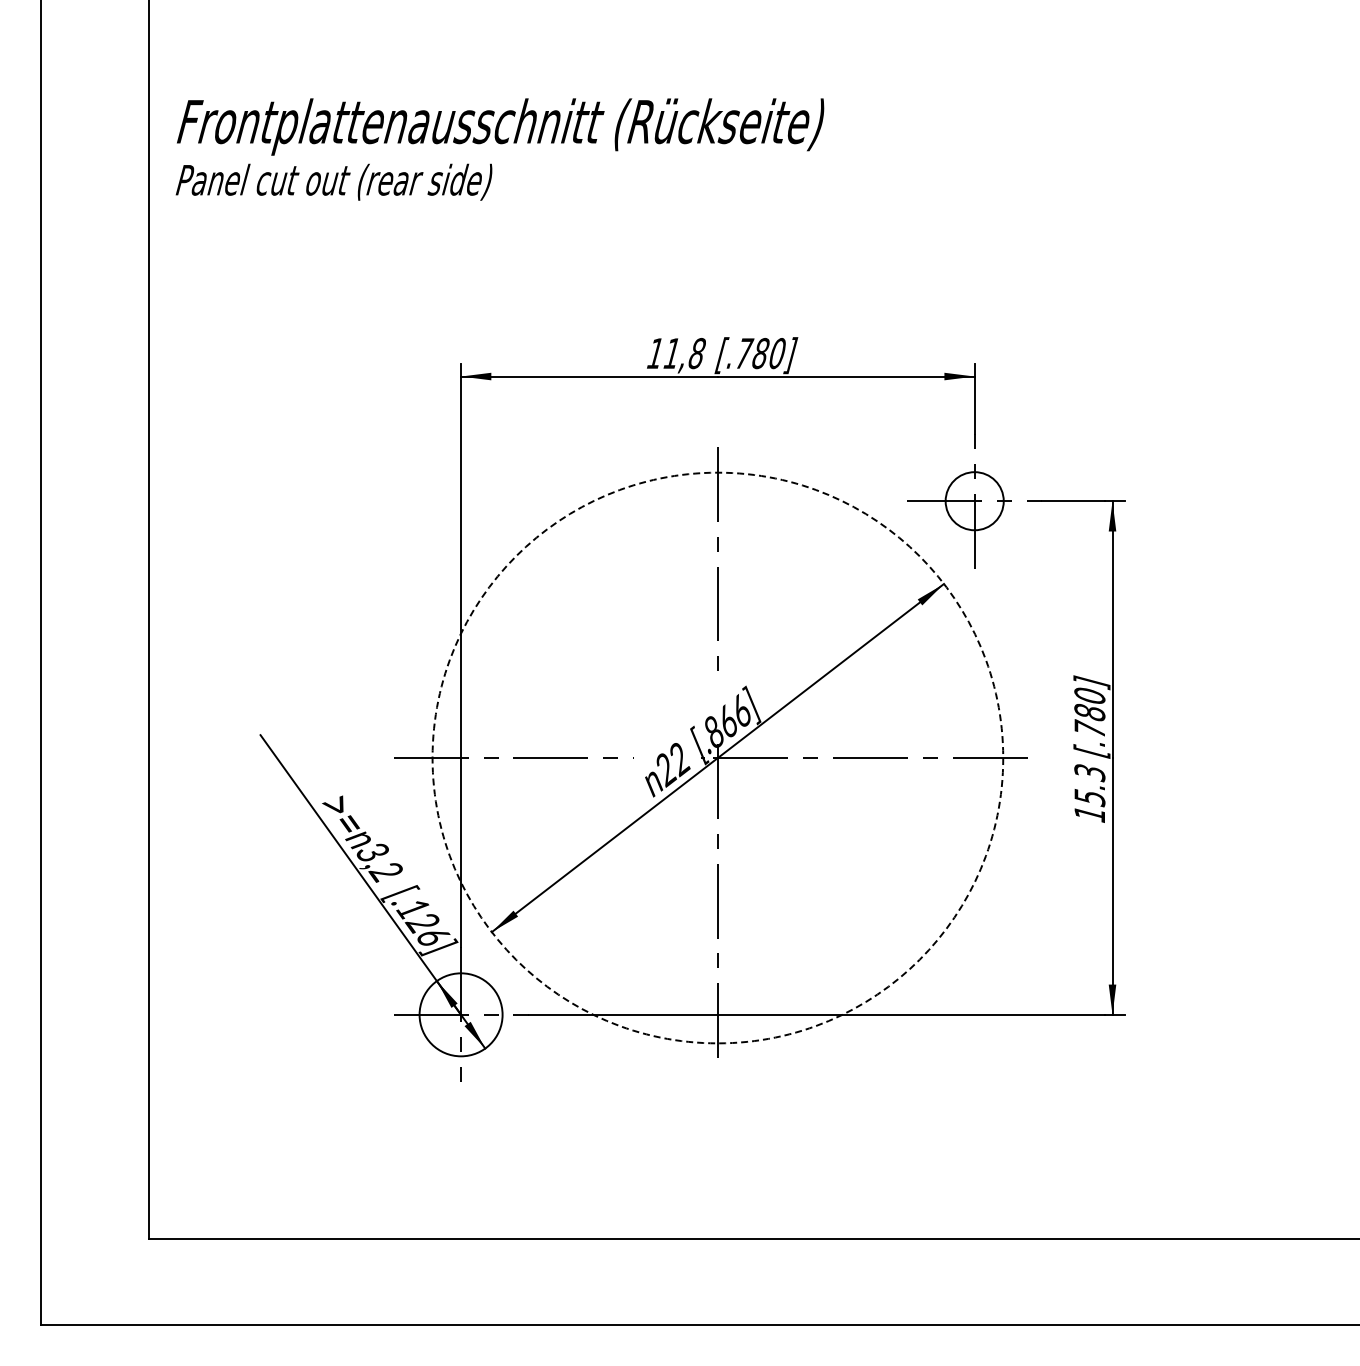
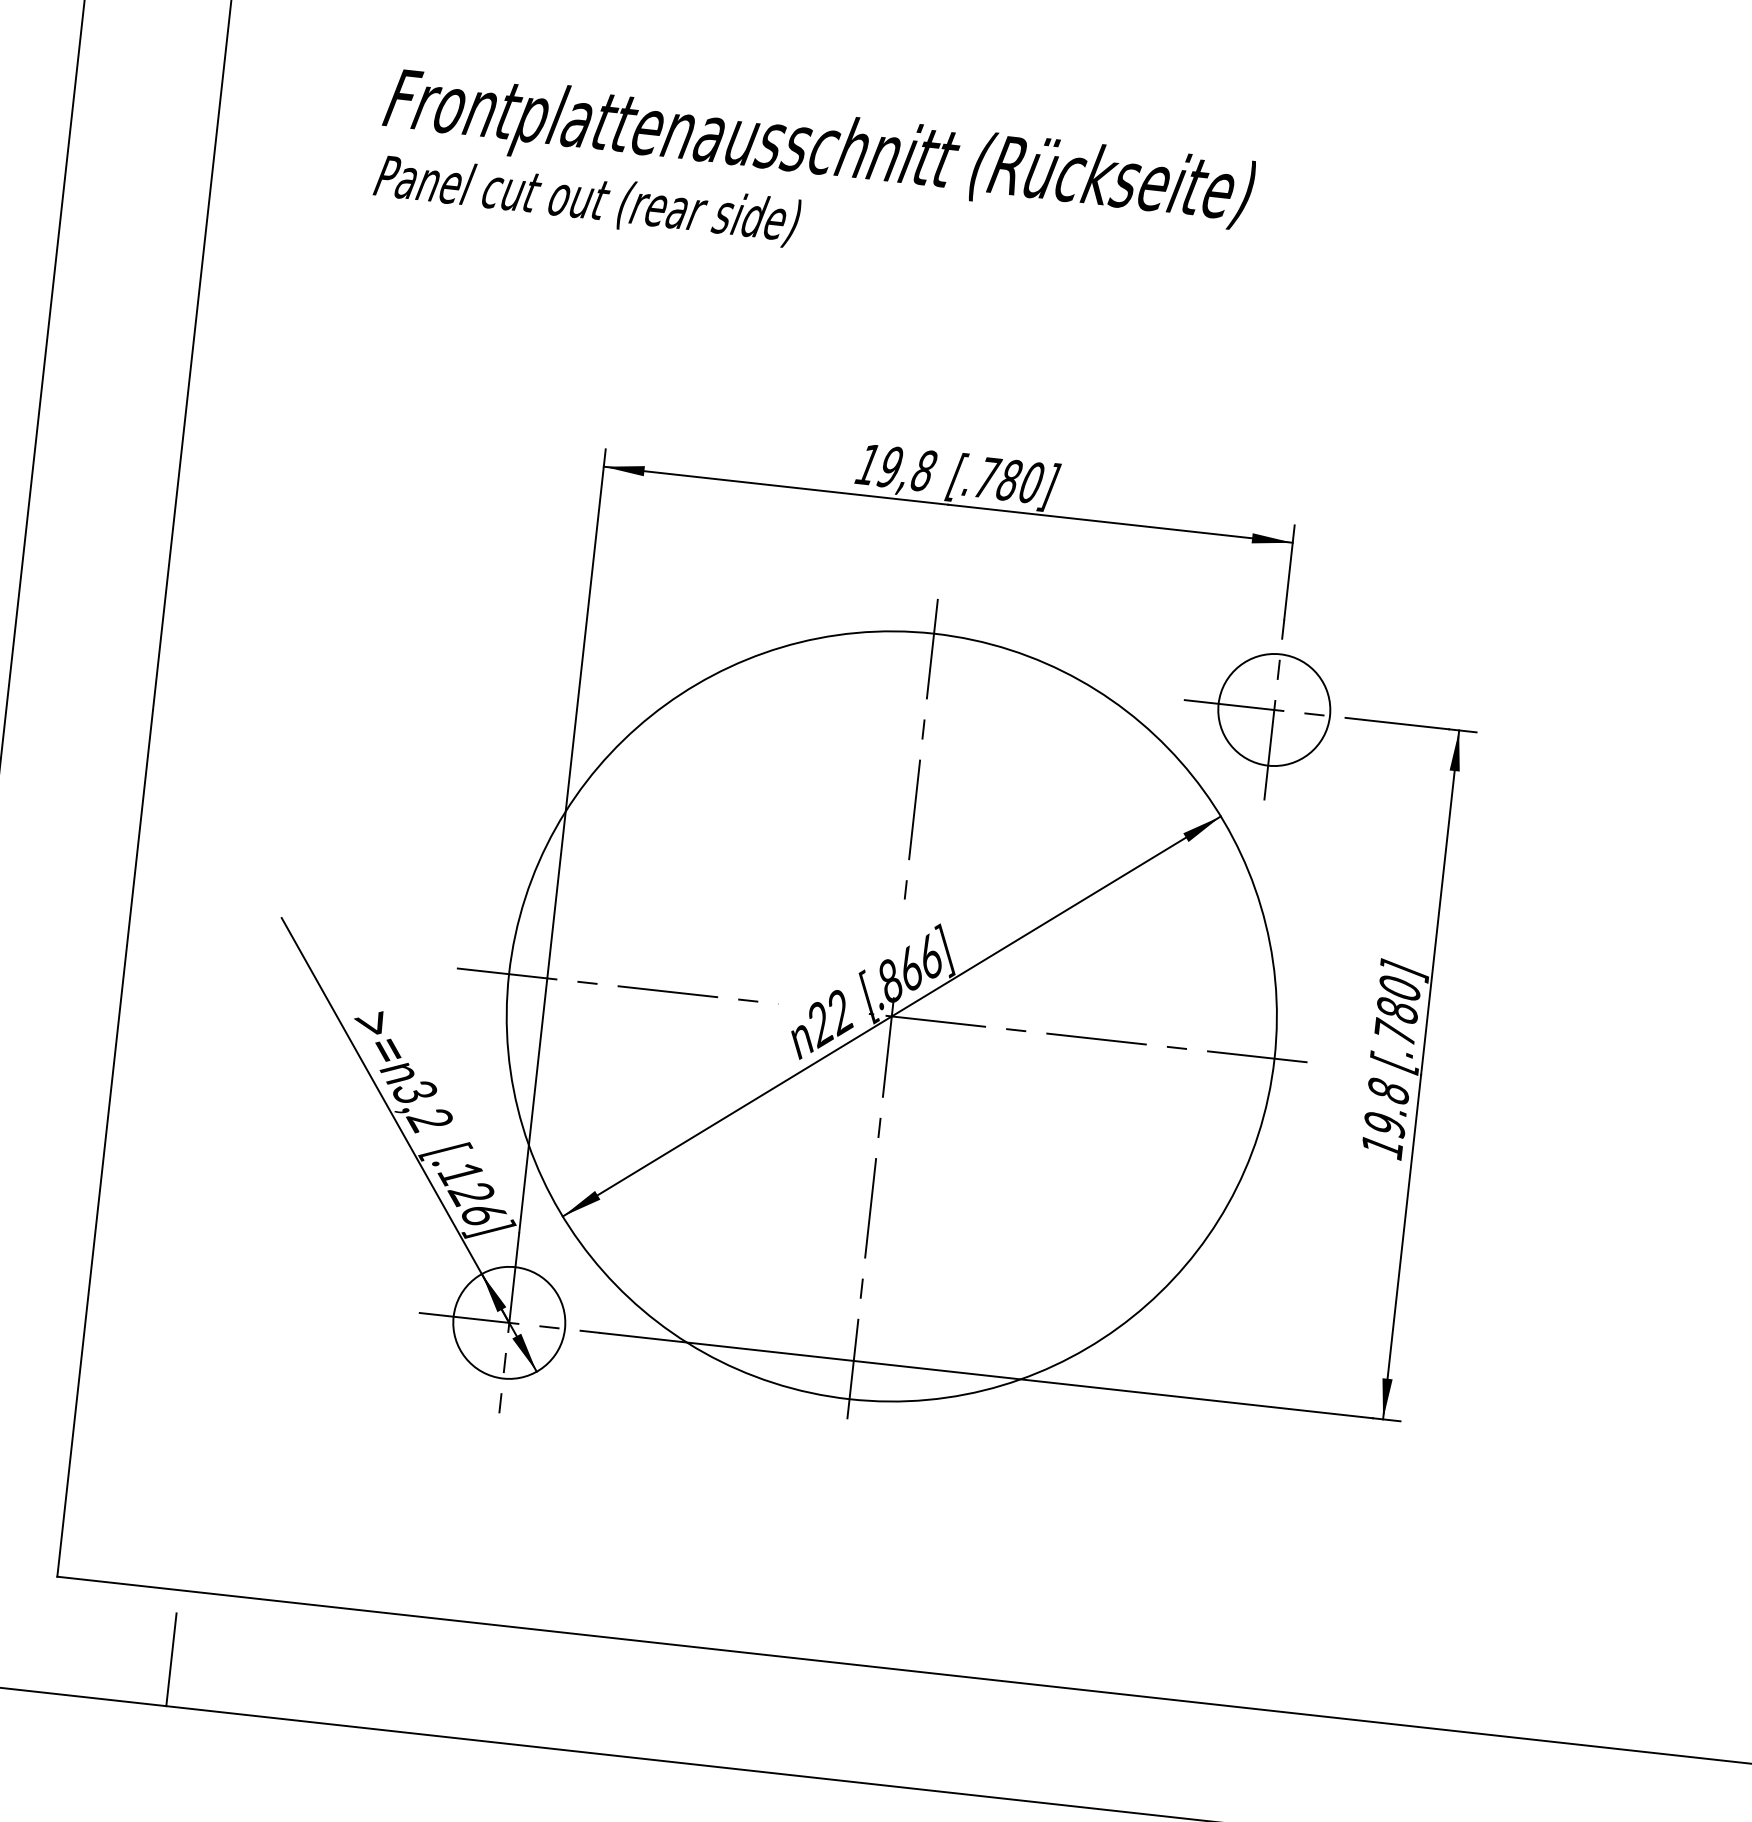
text: (499, 149) -> (813, 181), moved
text: (671, 353) -> (889, 466), 11,8 -> 19,8
circle: (974, 500) -> (1274, 709), size x1.43
circle: (717, 757) -> (891, 1015), dashed -> solid
text: (1089, 785) -> (1386, 1108), 15.3 -> 19.8
line: (239, 1290) -> (171, 1659), added

